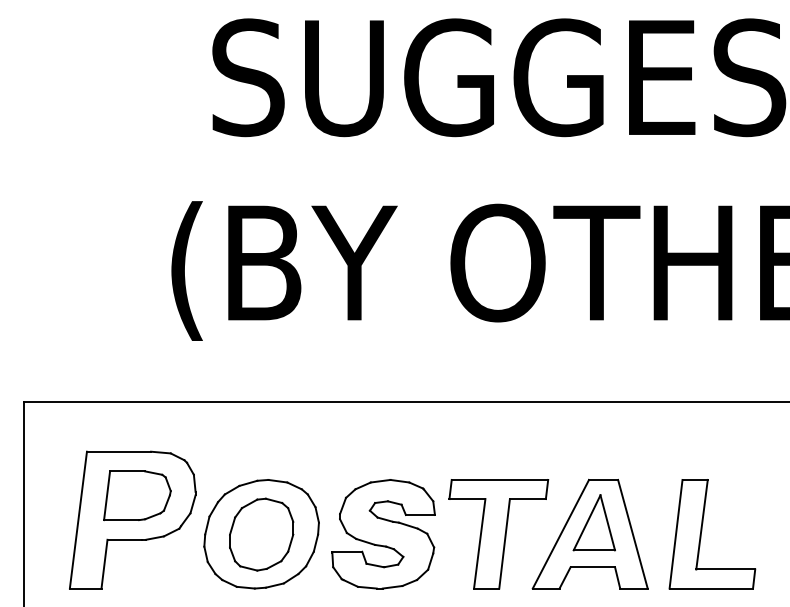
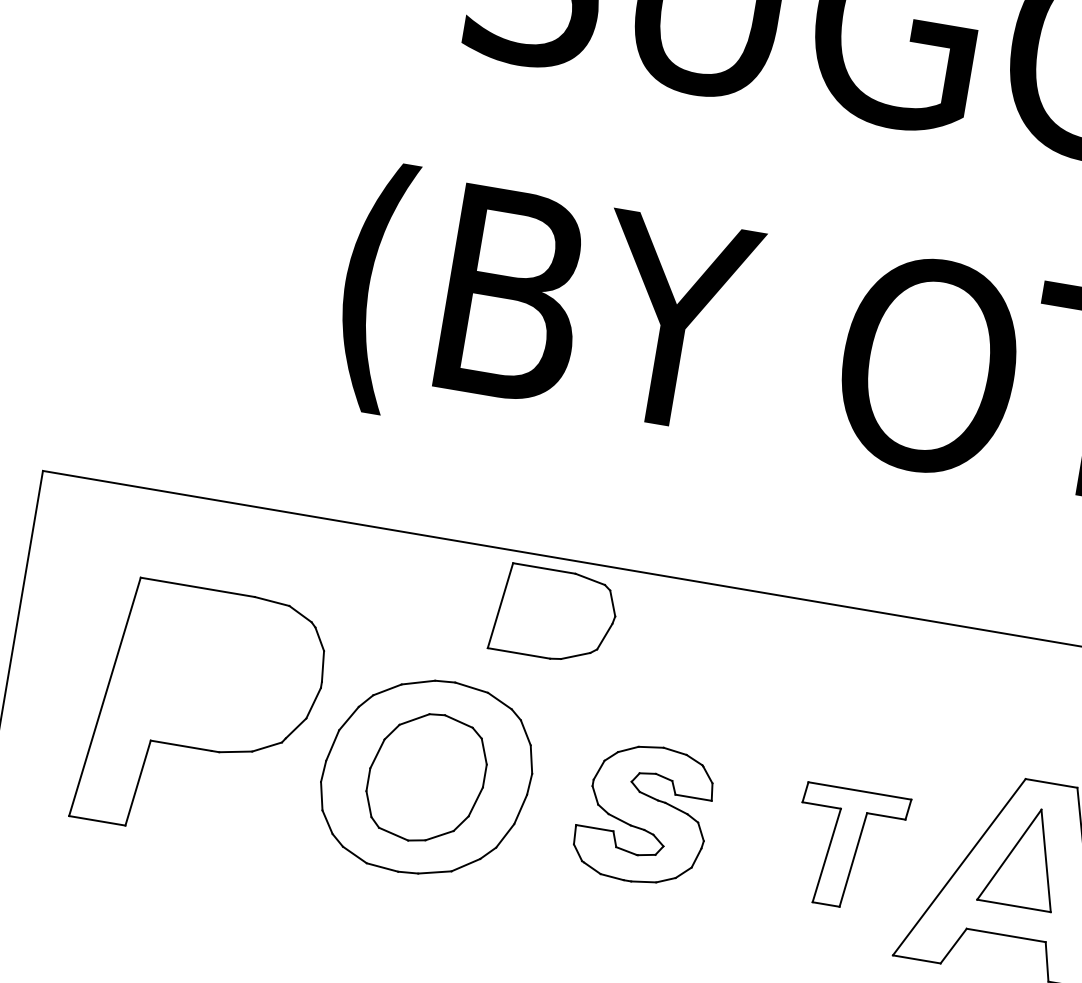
part: (137, 495) -> (554, 614), moved
part: (383, 534) -> (643, 814), size x0.7
part: (498, 534) -> (848, 848), size x0.6

